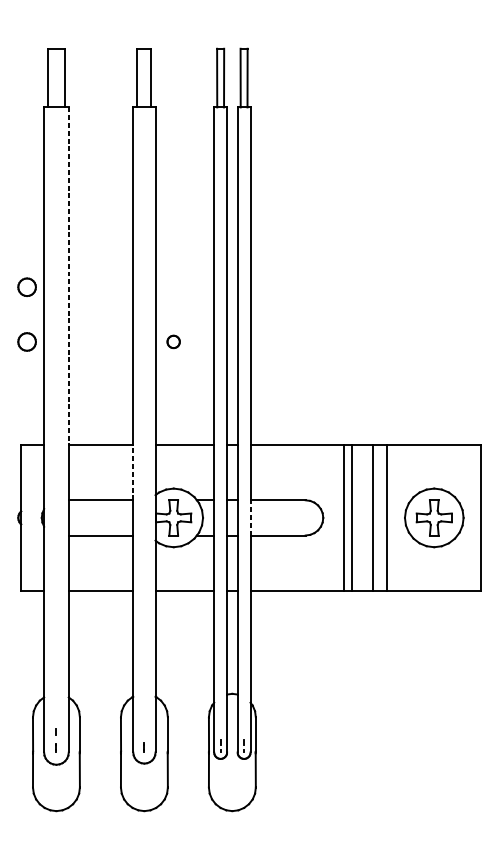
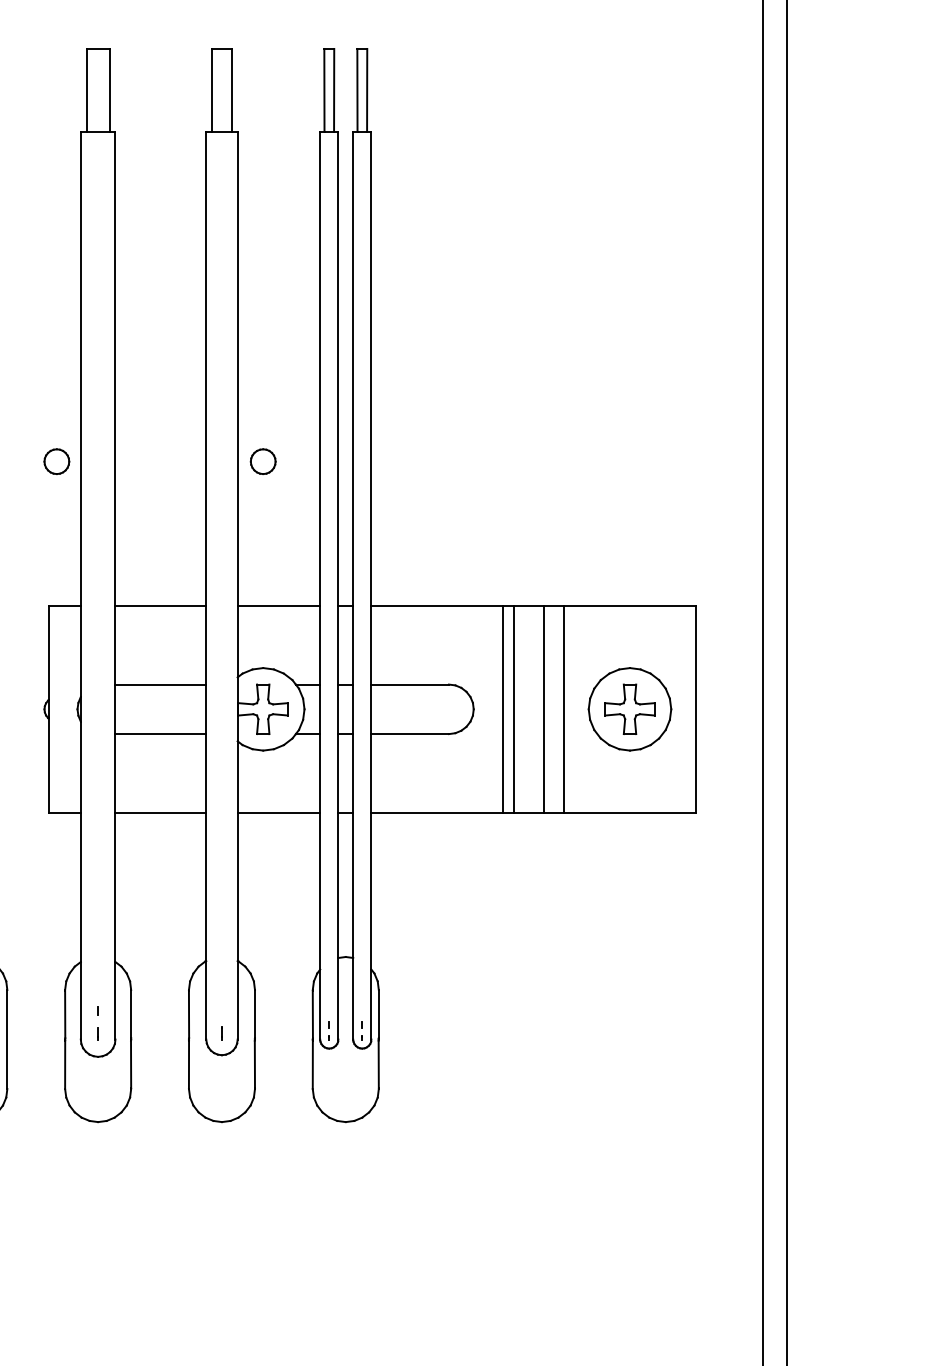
line: (68, 276) -> (115, 369), dashed -> solid
part: (26, 287) -> (56, 384), removed
part: (173, 341) -> (262, 461), size x1.43
line: (133, 471) -> (206, 644), dashed -> solid
line: (250, 518) -> (371, 709), dashed -> solid

